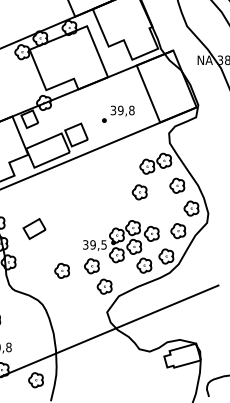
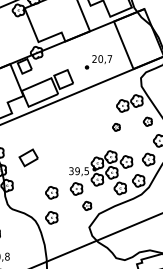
text: (122, 110) -> (102, 59), 39,8 -> 20,7
part: (177, 185) -> (147, 121), size x0.7
part: (139, 192) -> (116, 127), size x0.6
part: (104, 286) -> (87, 205), size x0.7
part: (62, 300) -> (52, 217), added

